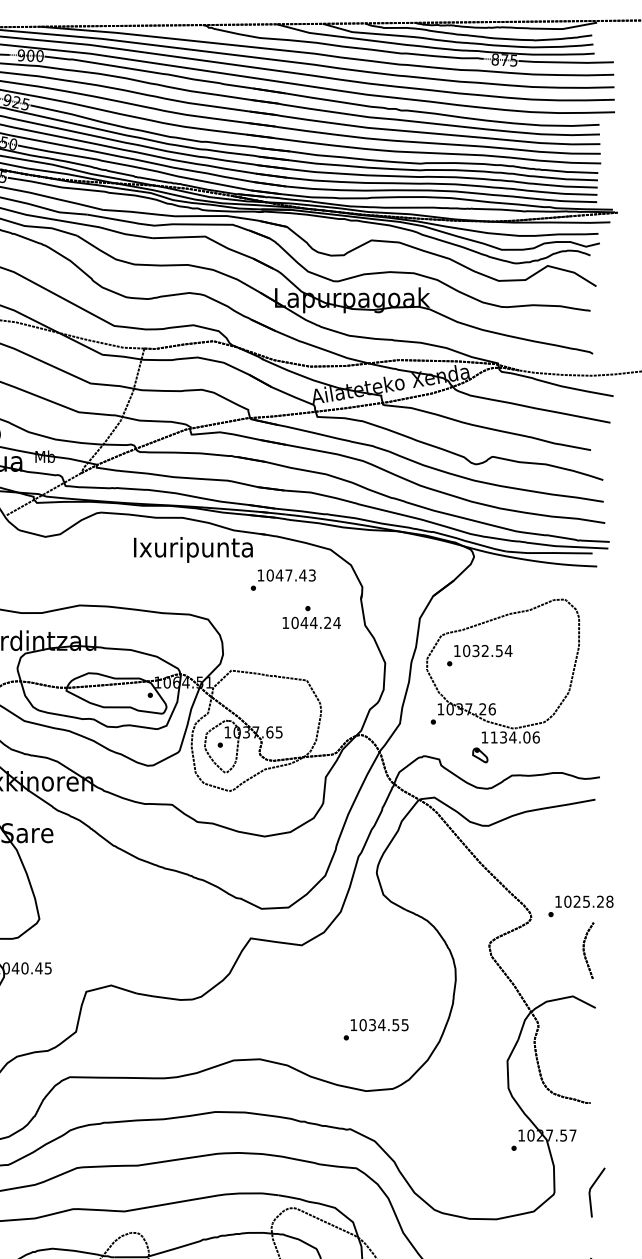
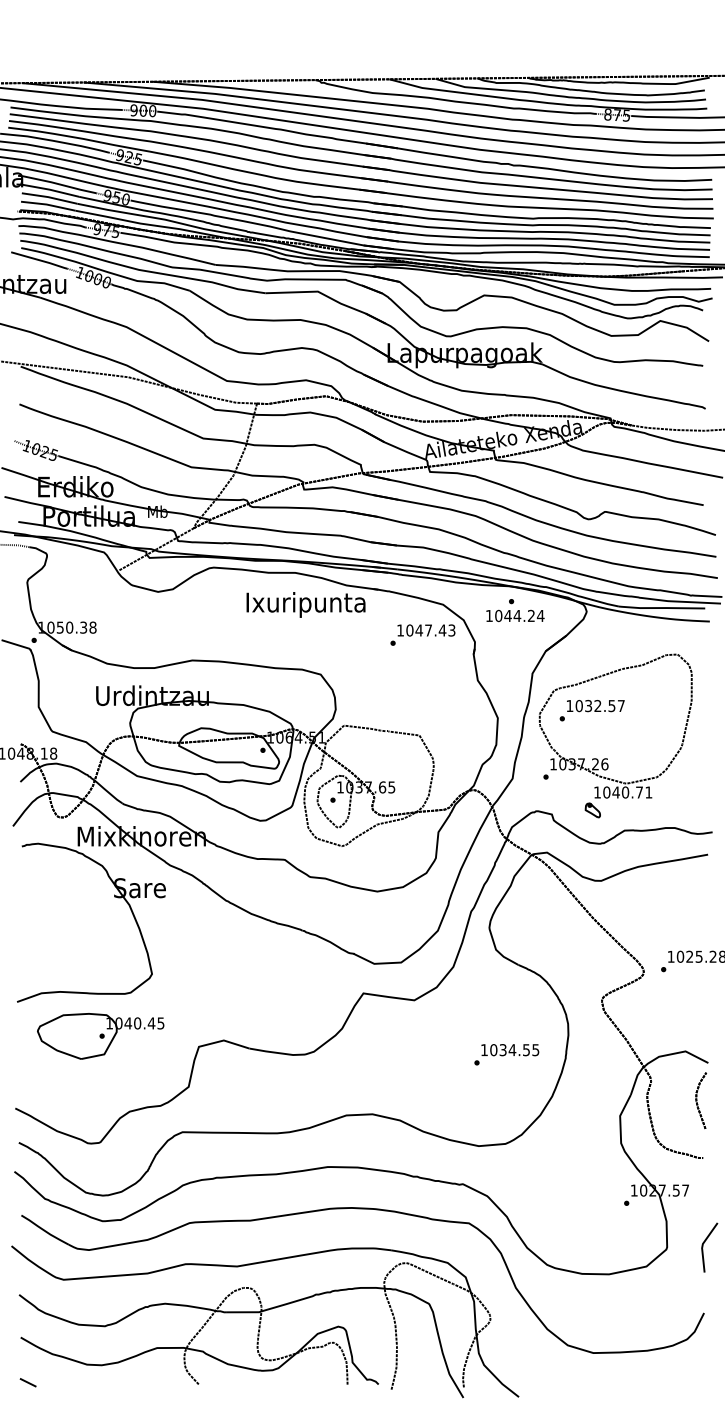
text: (282, 579) -> (422, 634), moved
text: (311, 617) -> (515, 610), moved
text: (508, 650) -> (621, 705), 1032.54 -> 1032.57
text: (514, 737) -> (627, 792), 1134.06 -> 1040.71
part: (587, 950) -> (700, 1100), moved
text: (375, 1029) -> (506, 1054), moved

